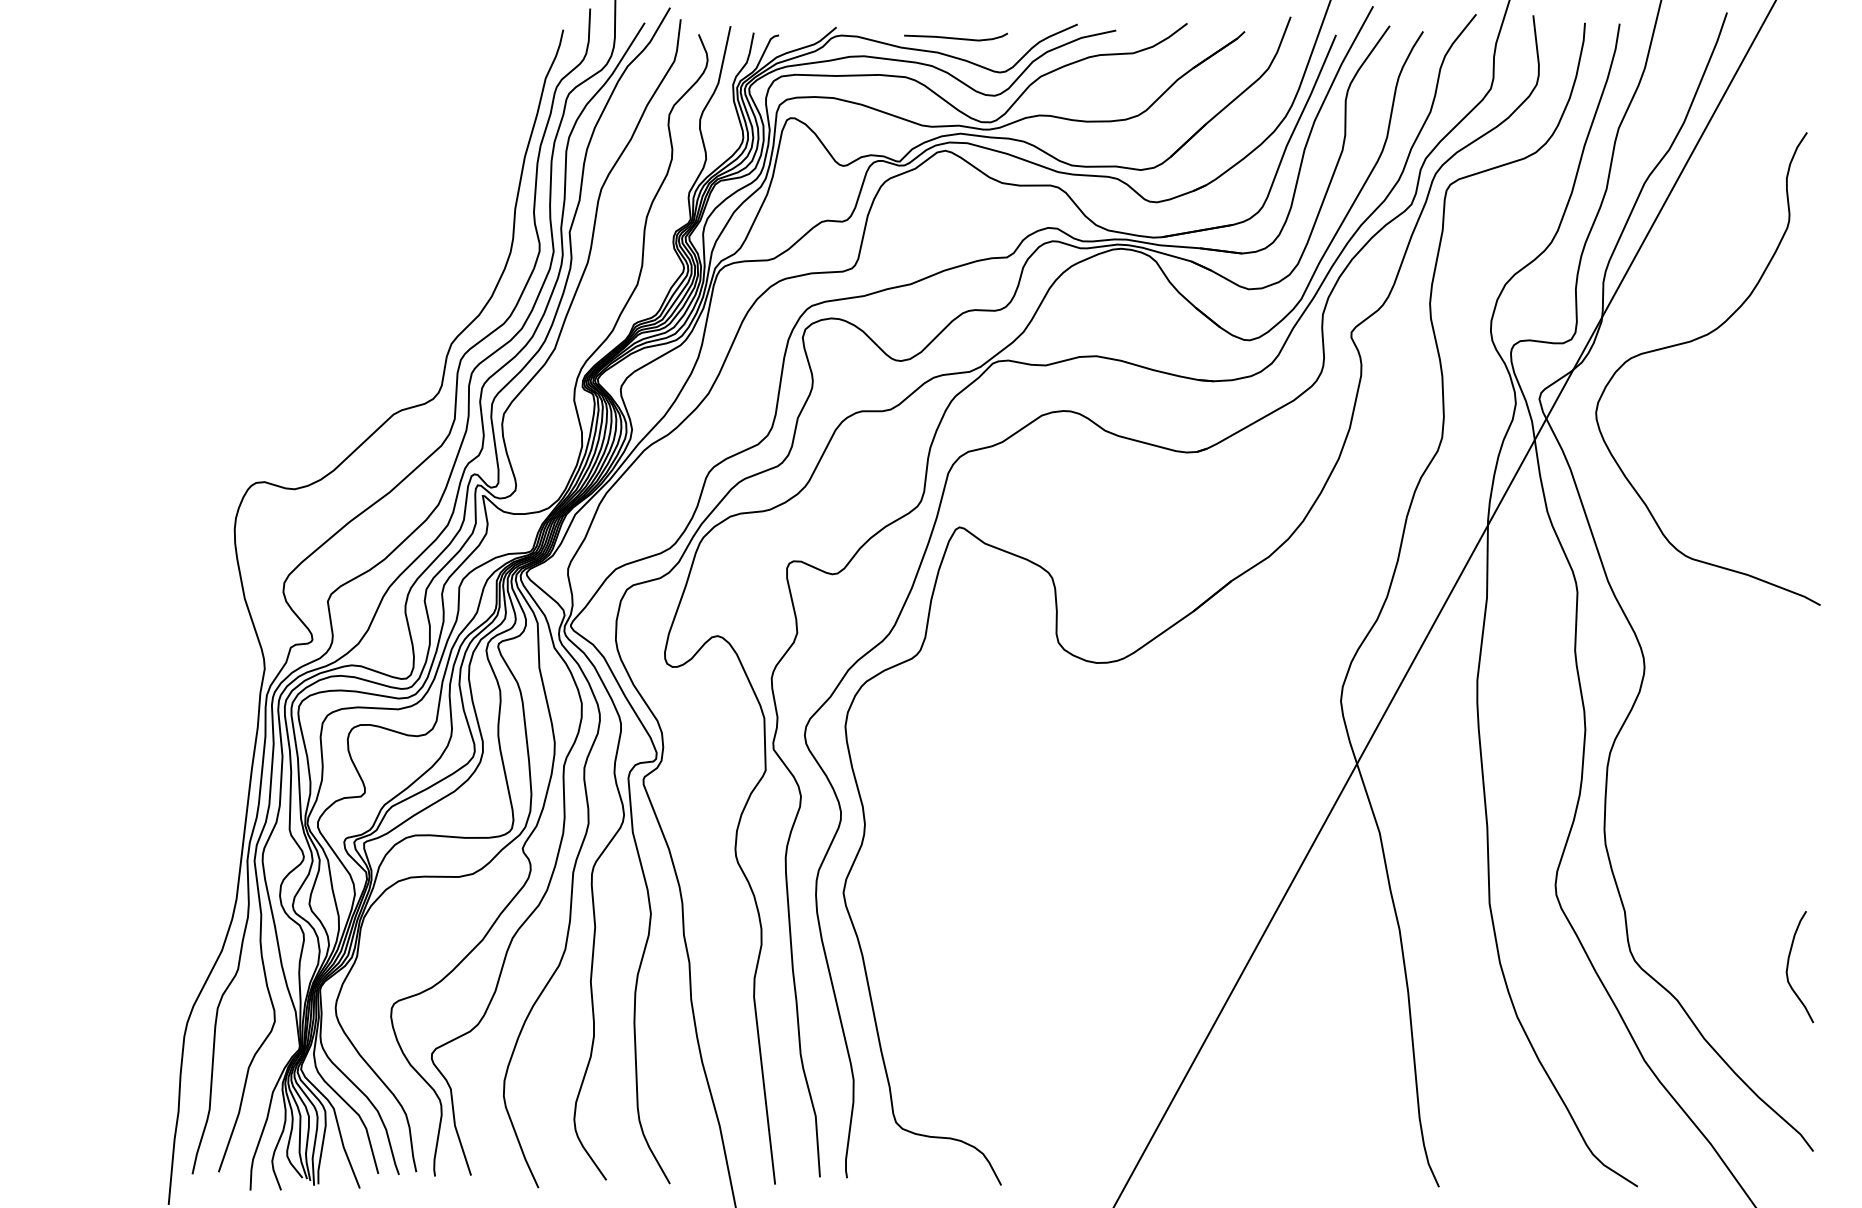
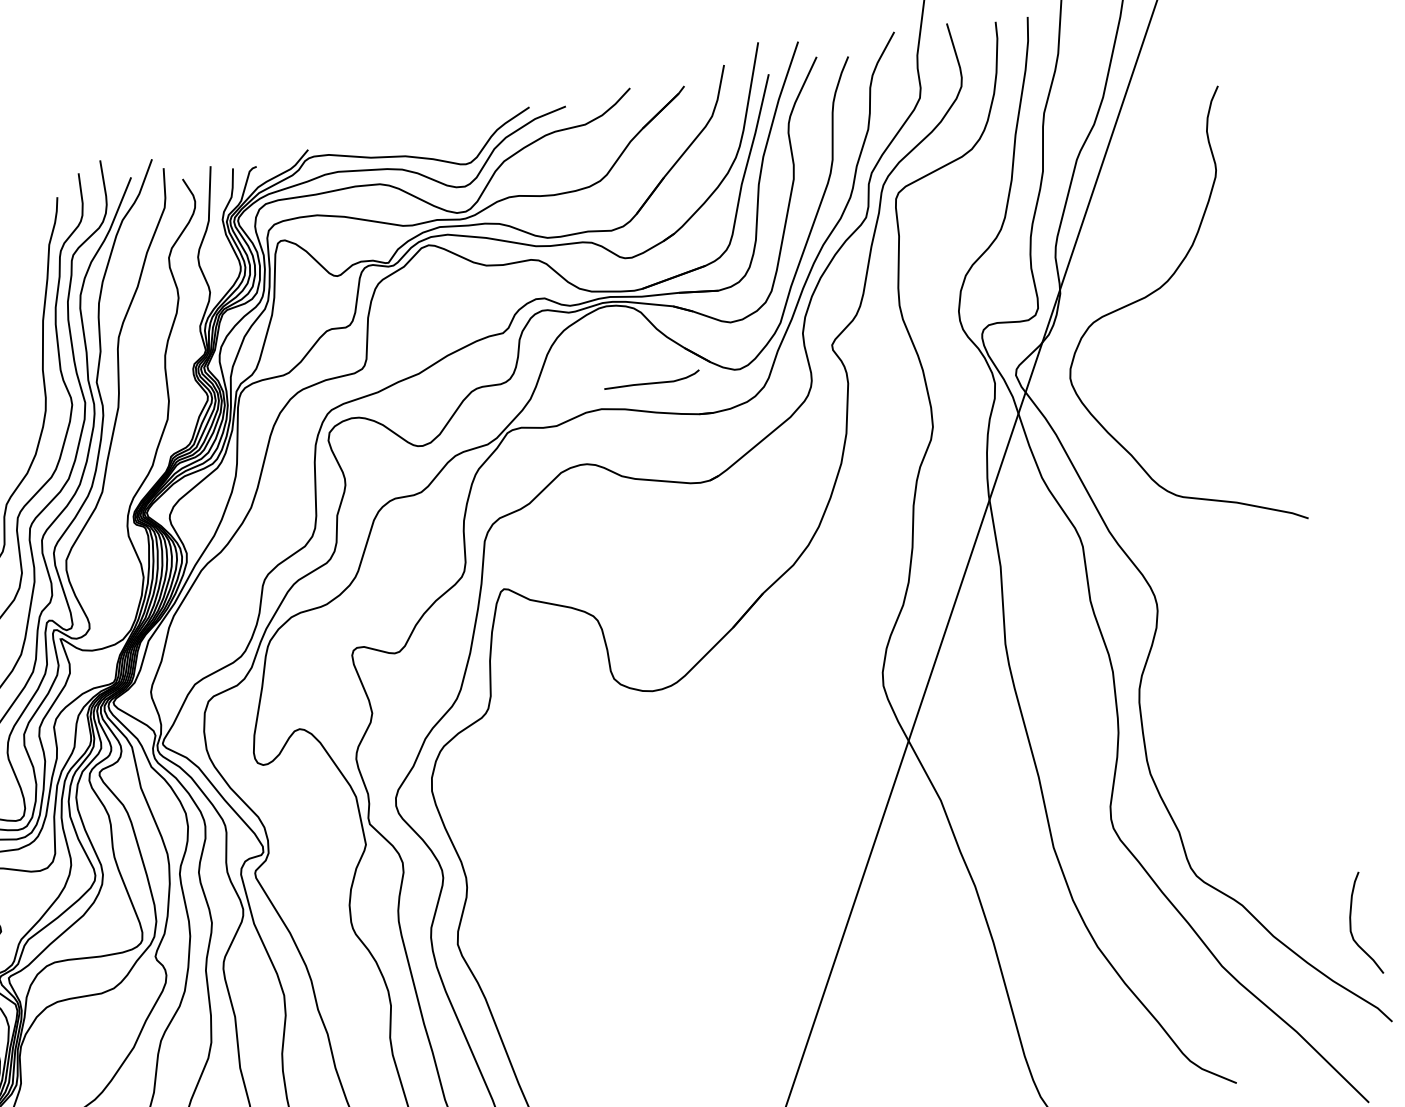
curve: (955, 37) -> (651, 382), moved
curve: (1788, 967) -> (1351, 926), moved

